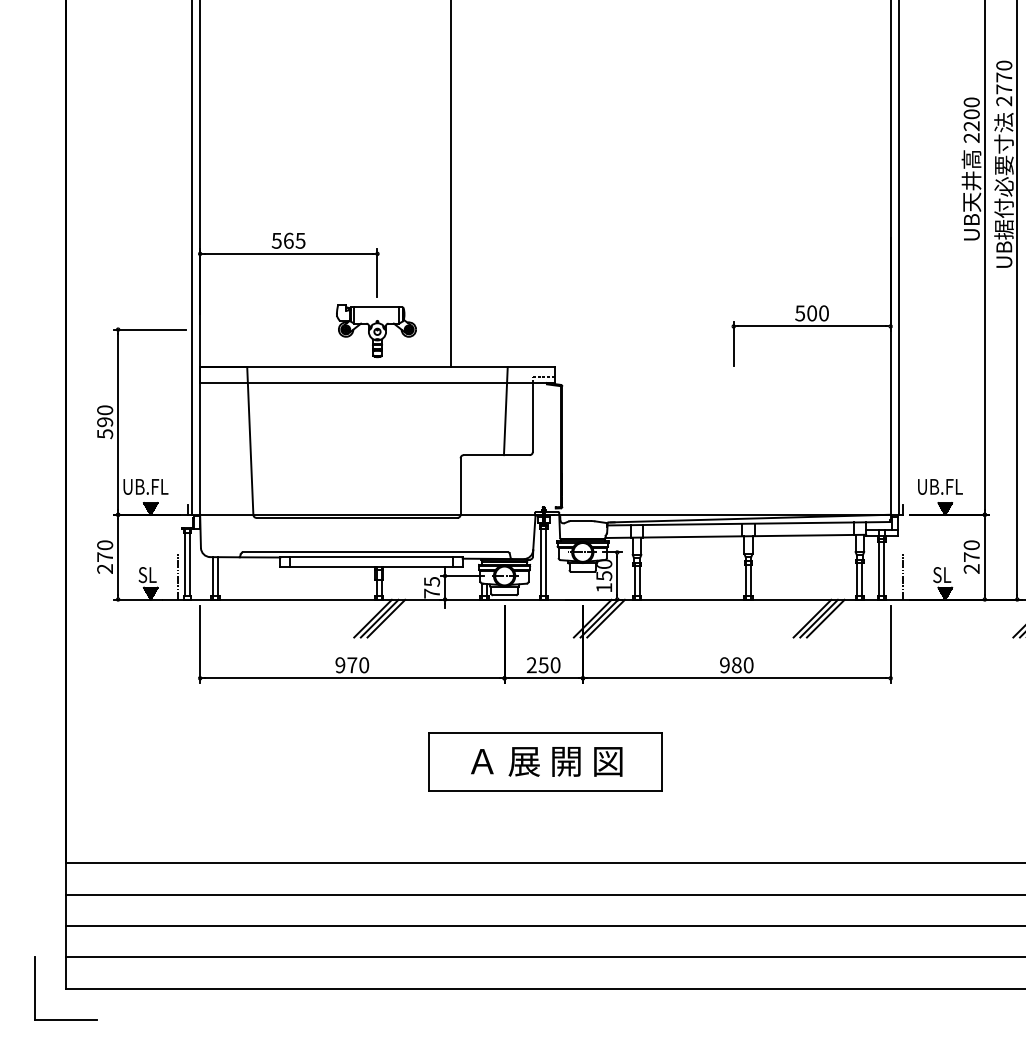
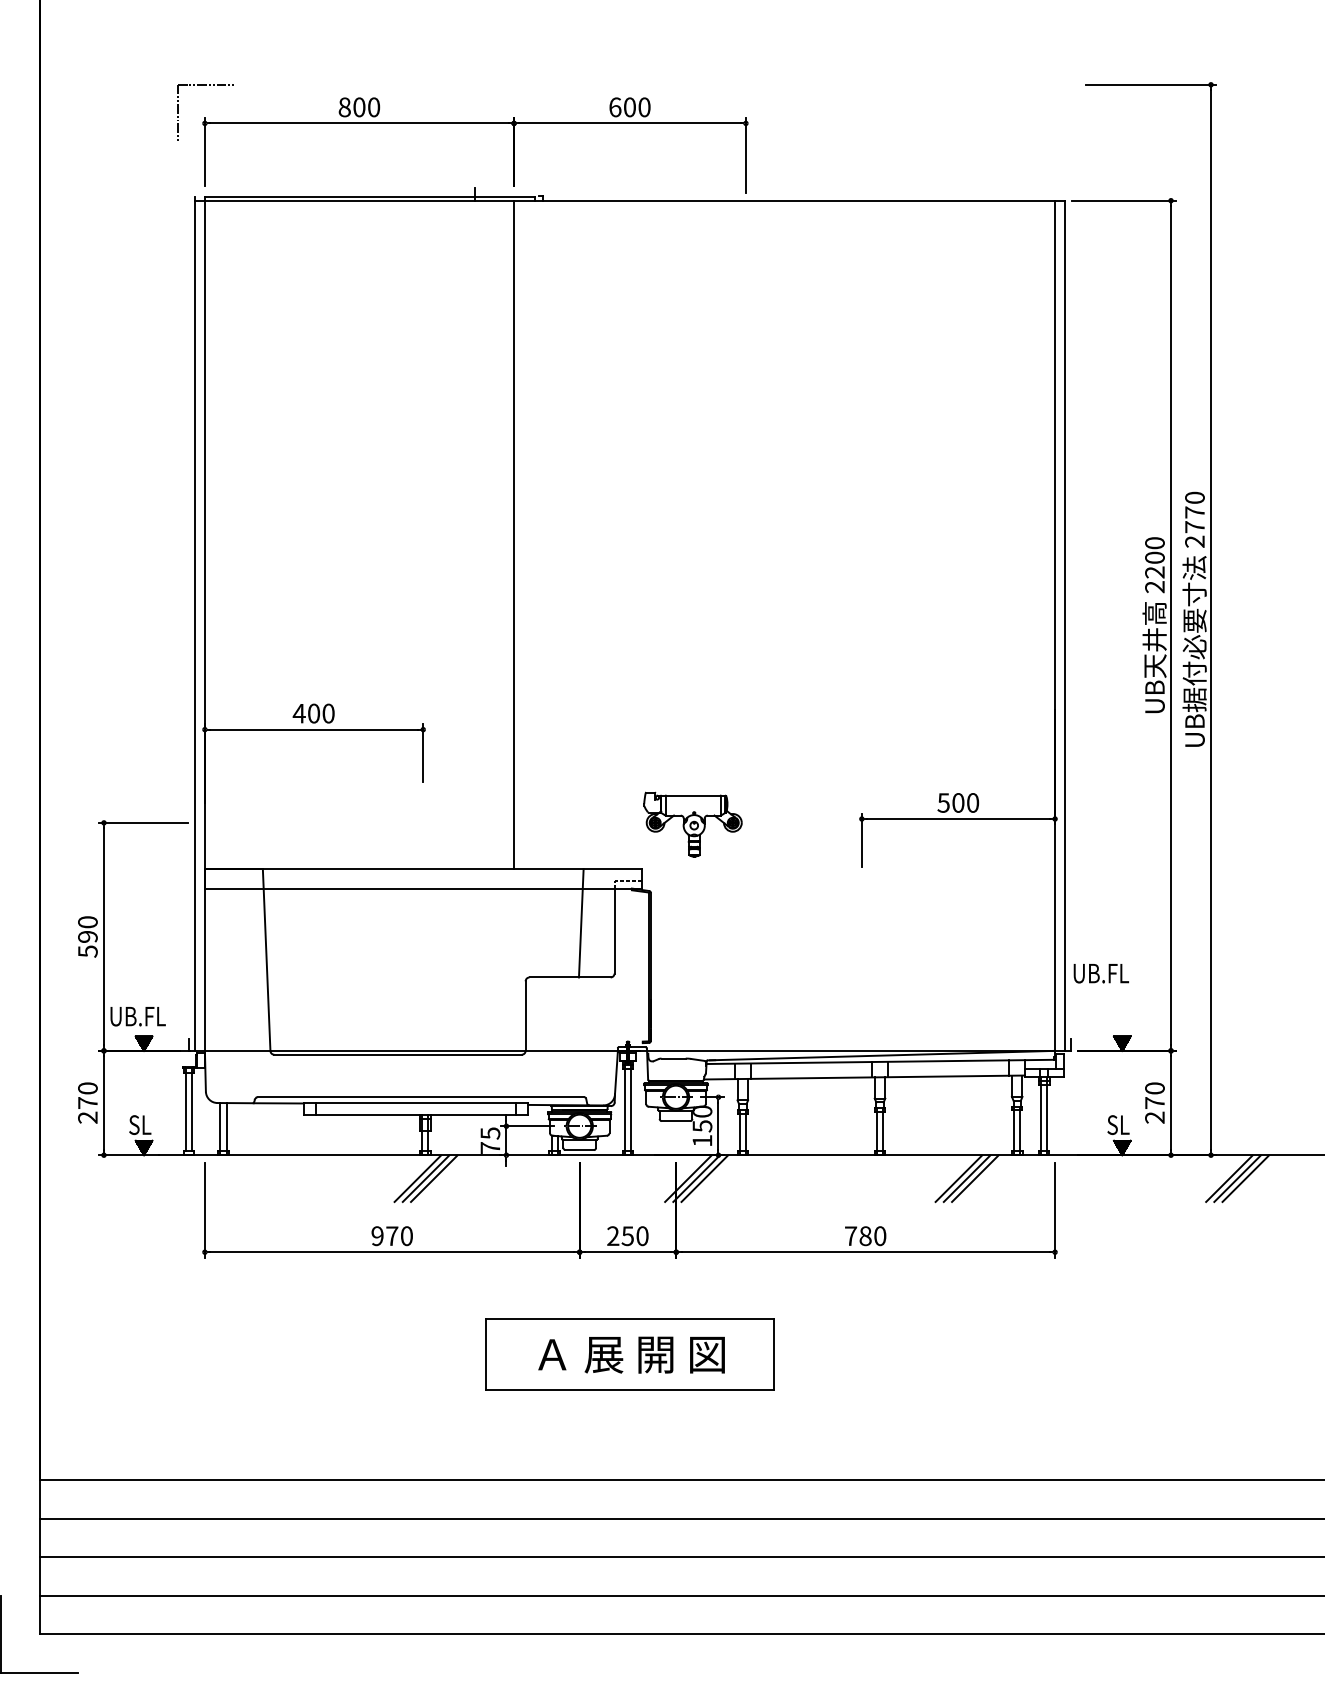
text: (288, 240) -> (313, 713), 565 -> 400
part: (376, 330) -> (692, 824), moved
text: (939, 486) -> (1100, 973), moved
line: (177, 576) -> (177, 1126), removed
line: (903, 576) -> (1070, 1126), removed
text: (725, 665) -> (851, 1236), 980 -> 780

